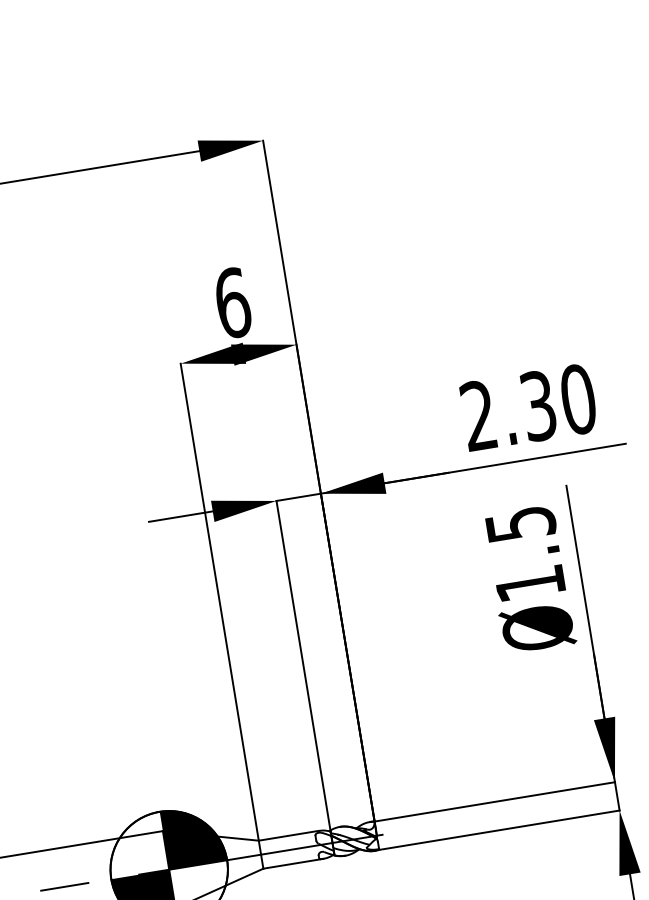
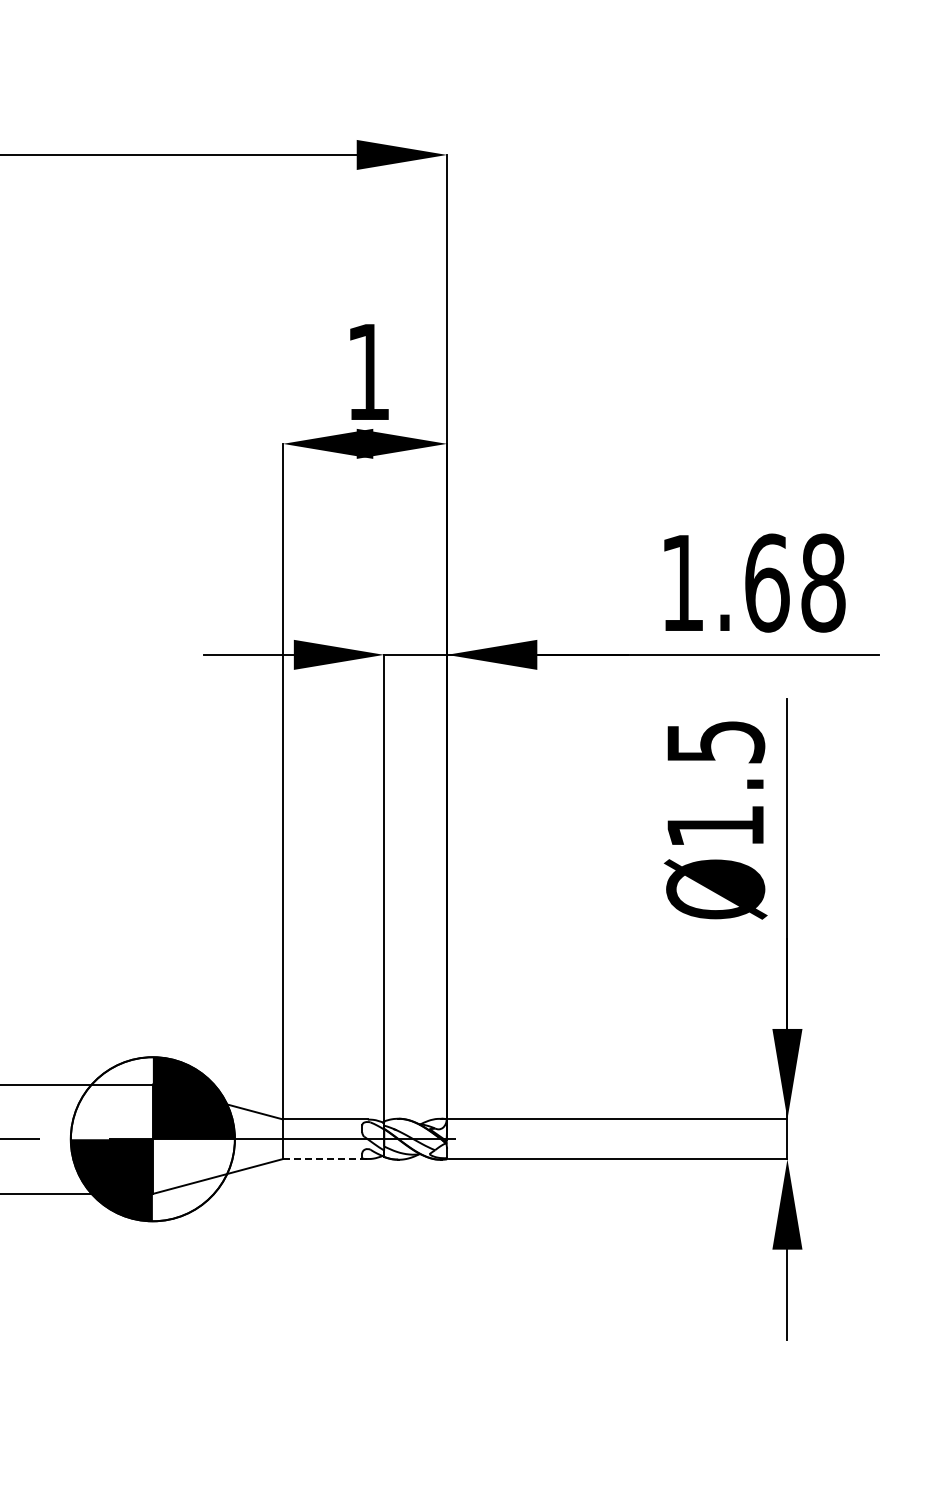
text: (232, 302) -> (368, 371), 6 -> 1
text: (528, 407) -> (753, 582), 2.30 -> 1.68
line: (293, 864) -> (325, 1159), solid -> dashed

